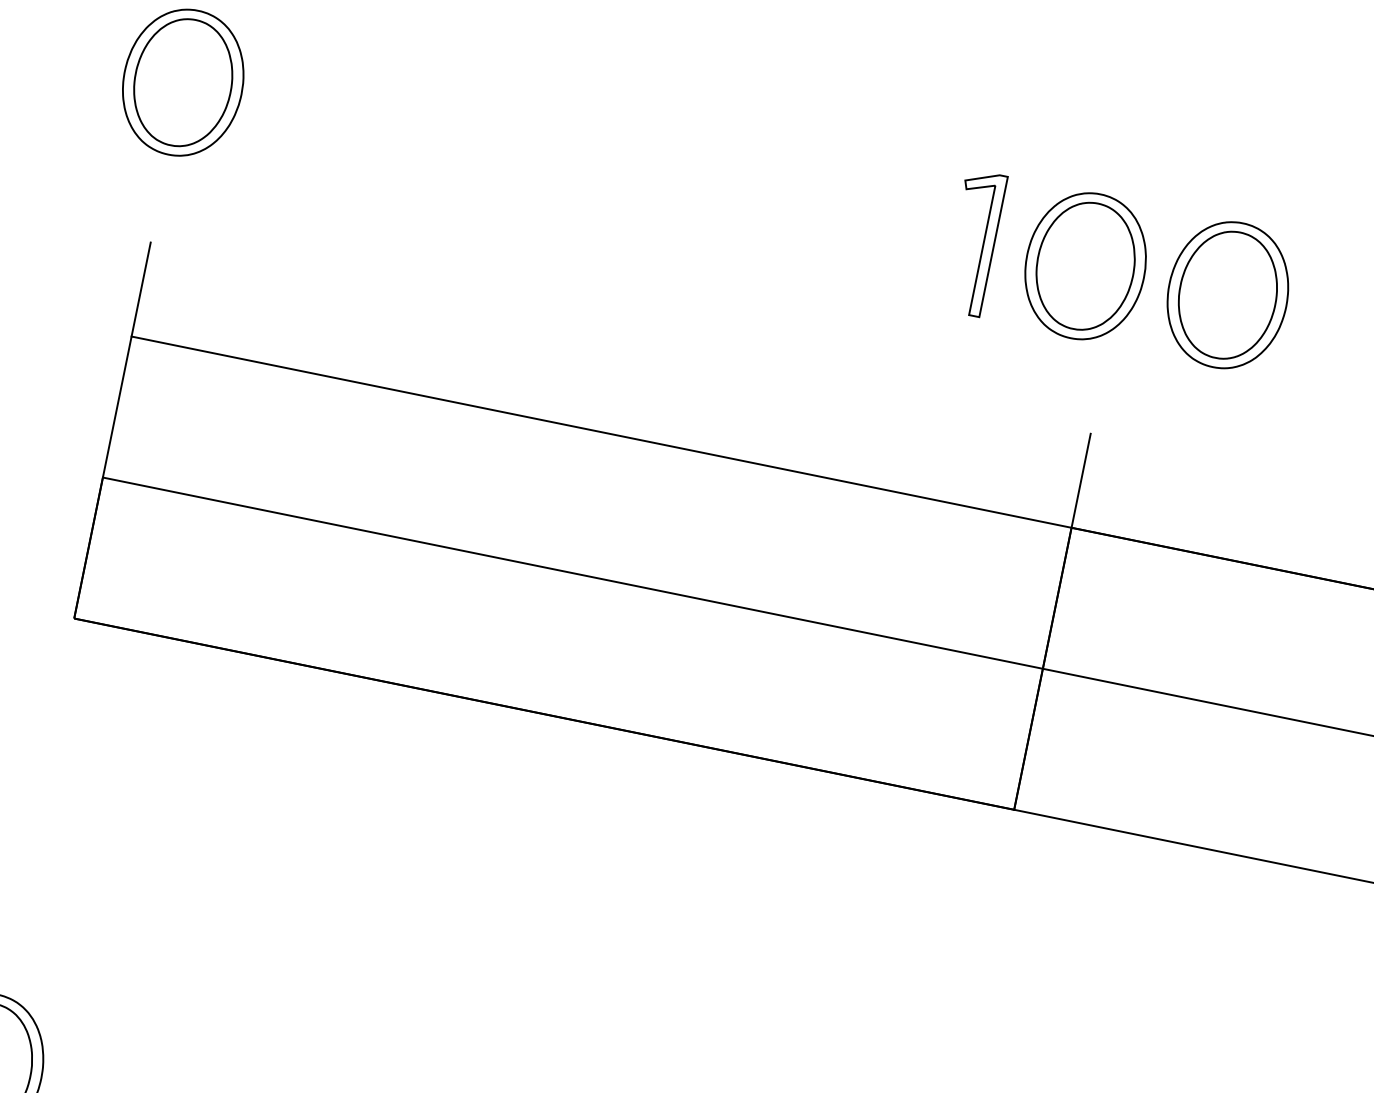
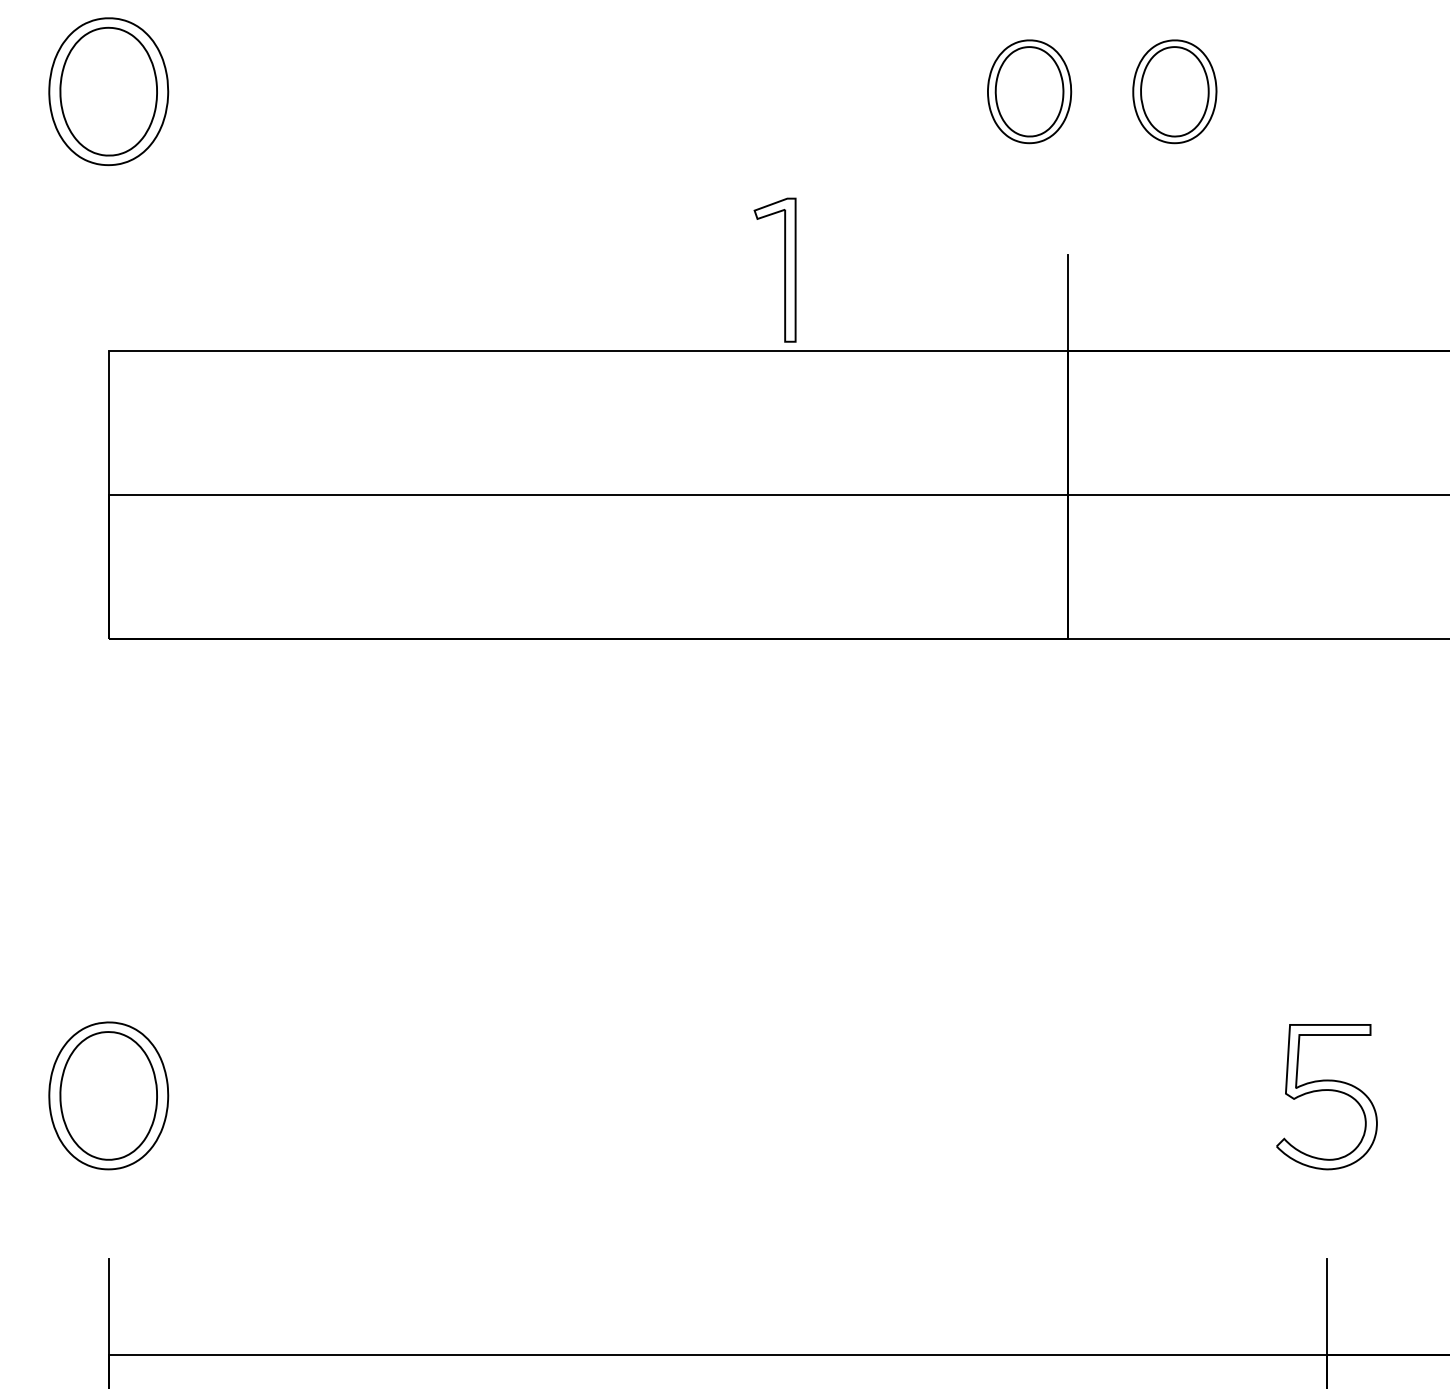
part: (982, 244) -> (784, 269), moved
part: (1085, 266) -> (1029, 91), size x0.7
line: (140, 289) -> (108, 302), removed
part: (1227, 294) -> (1174, 91), size x0.7

